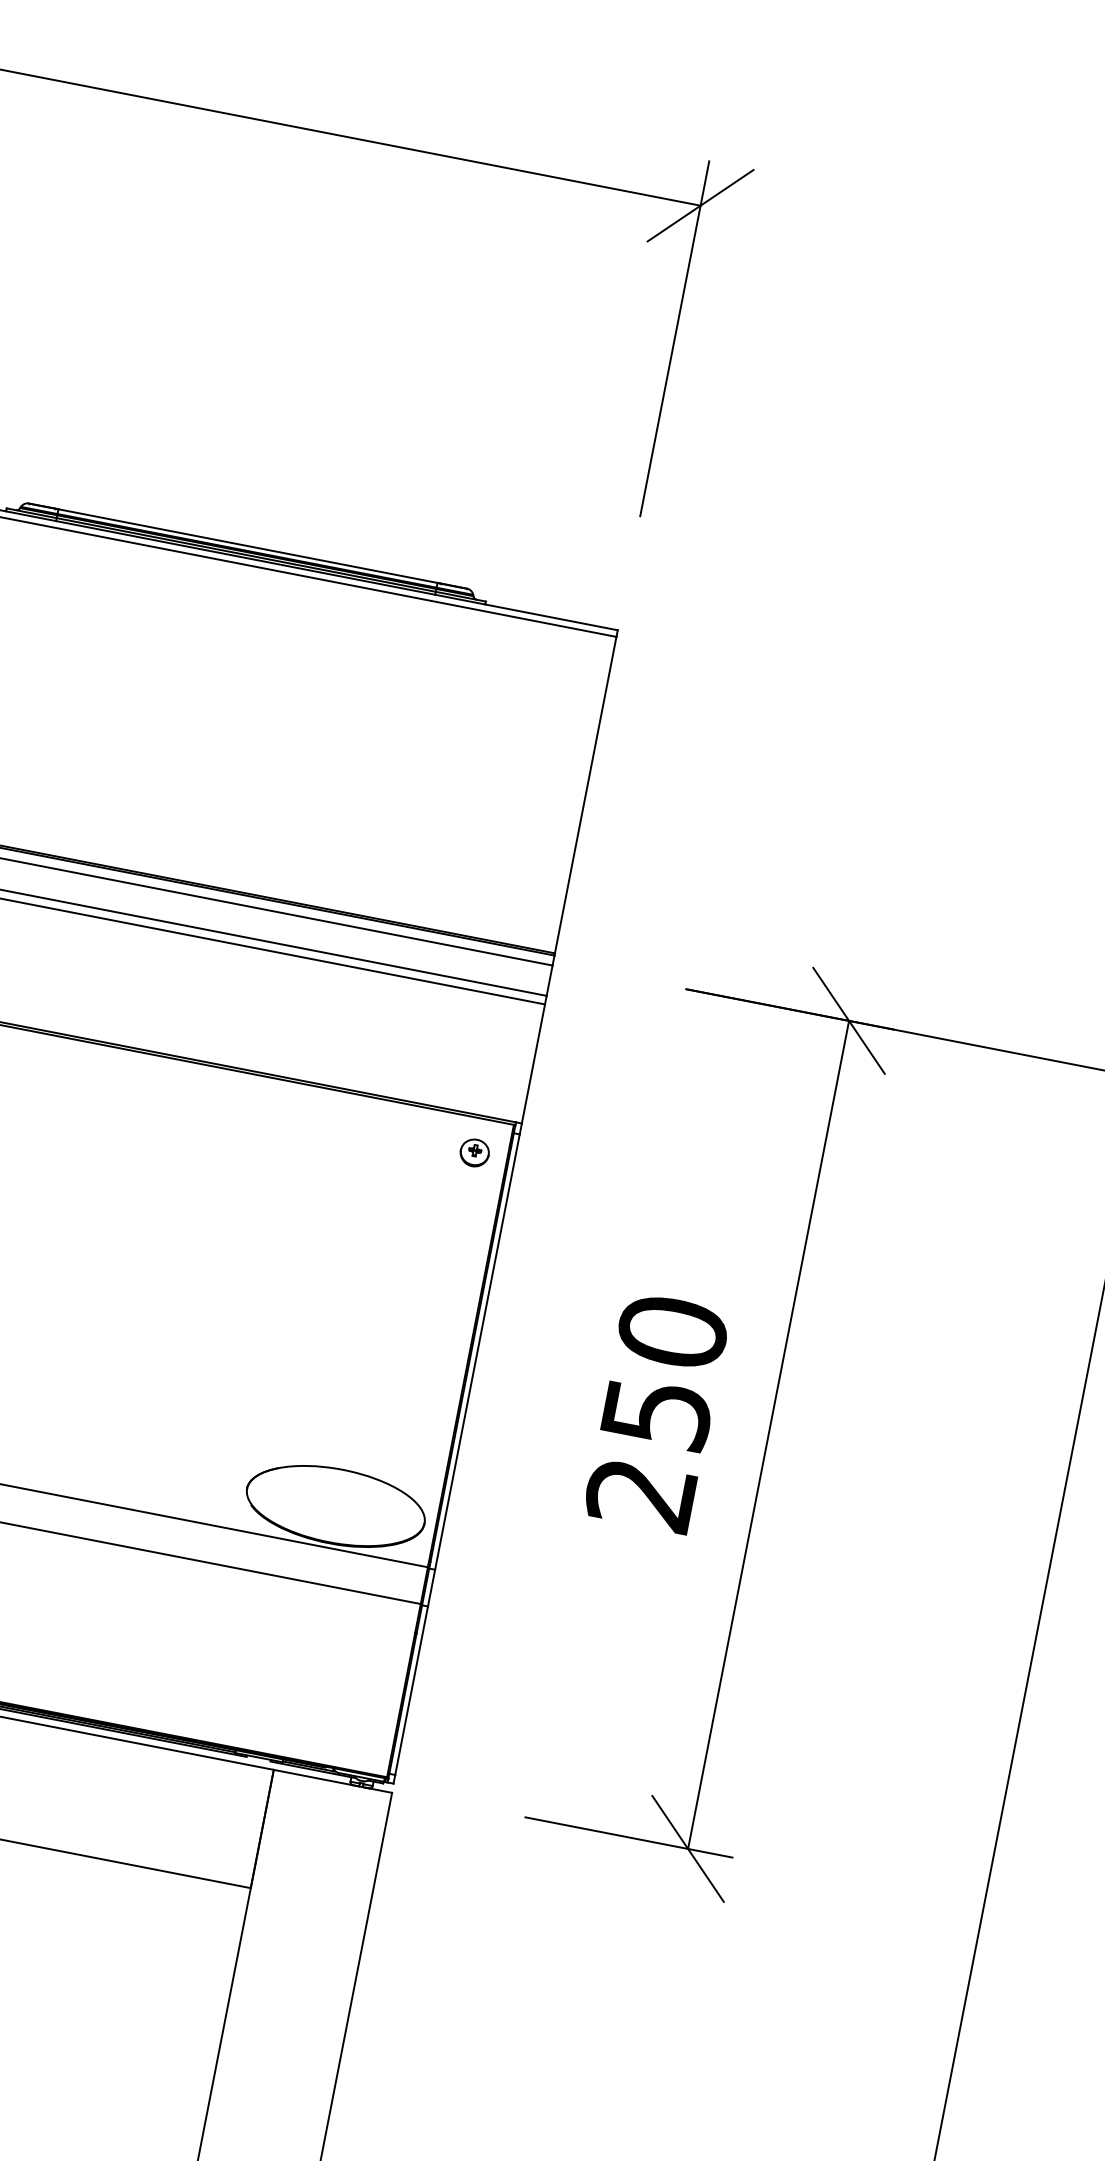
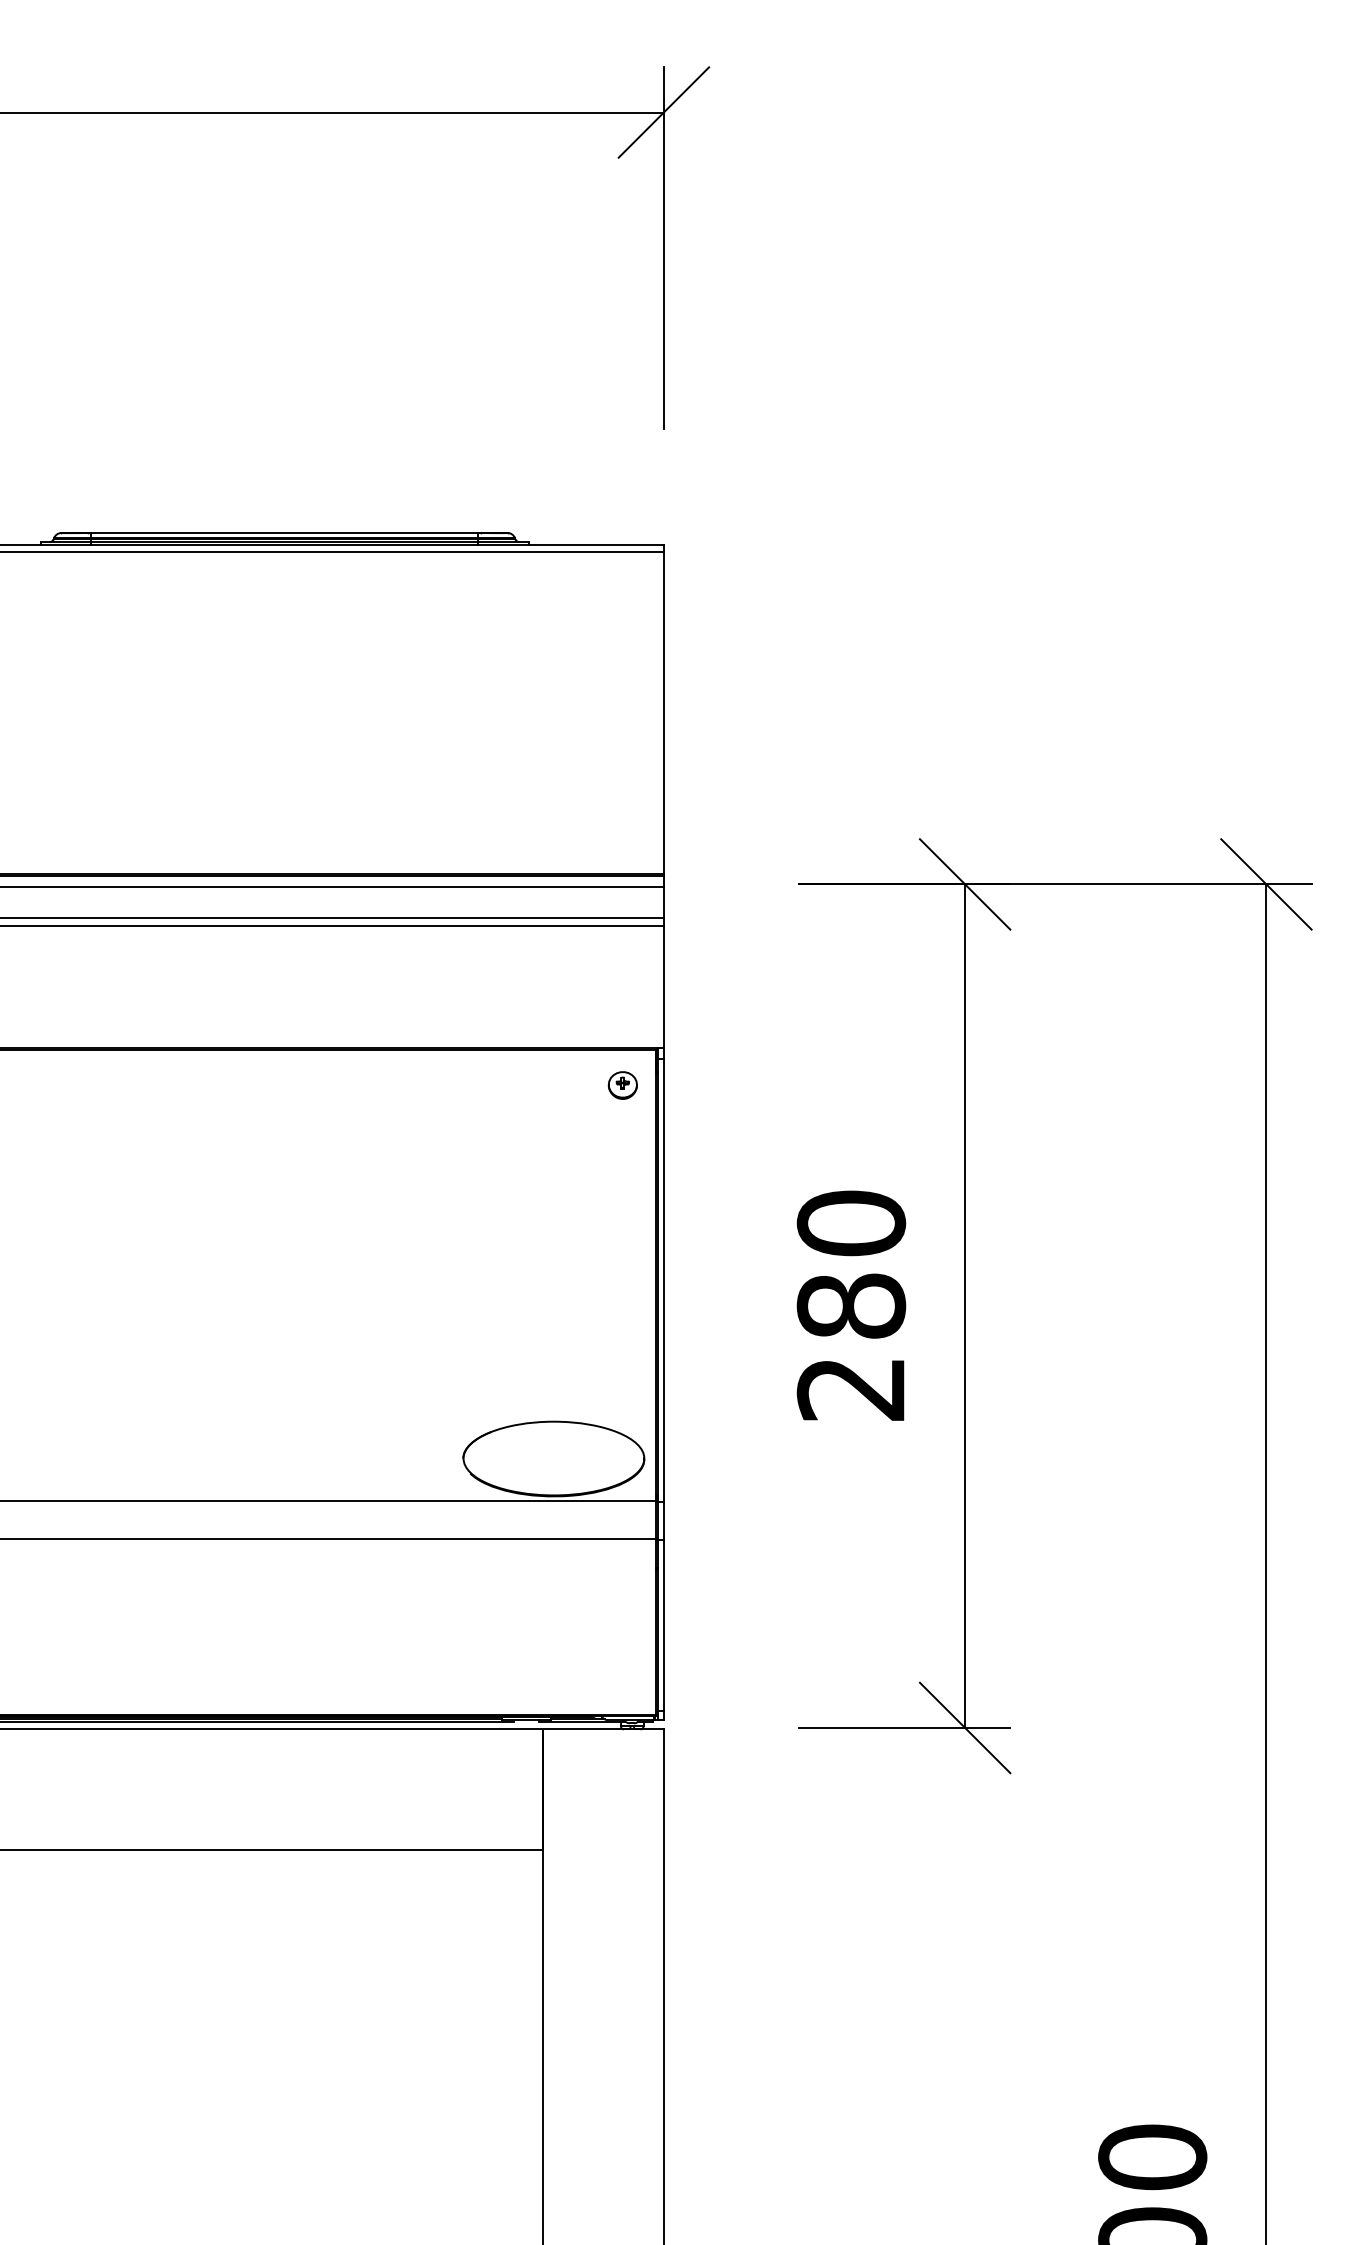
text: (657, 1412) -> (851, 1305), 250 -> 280

